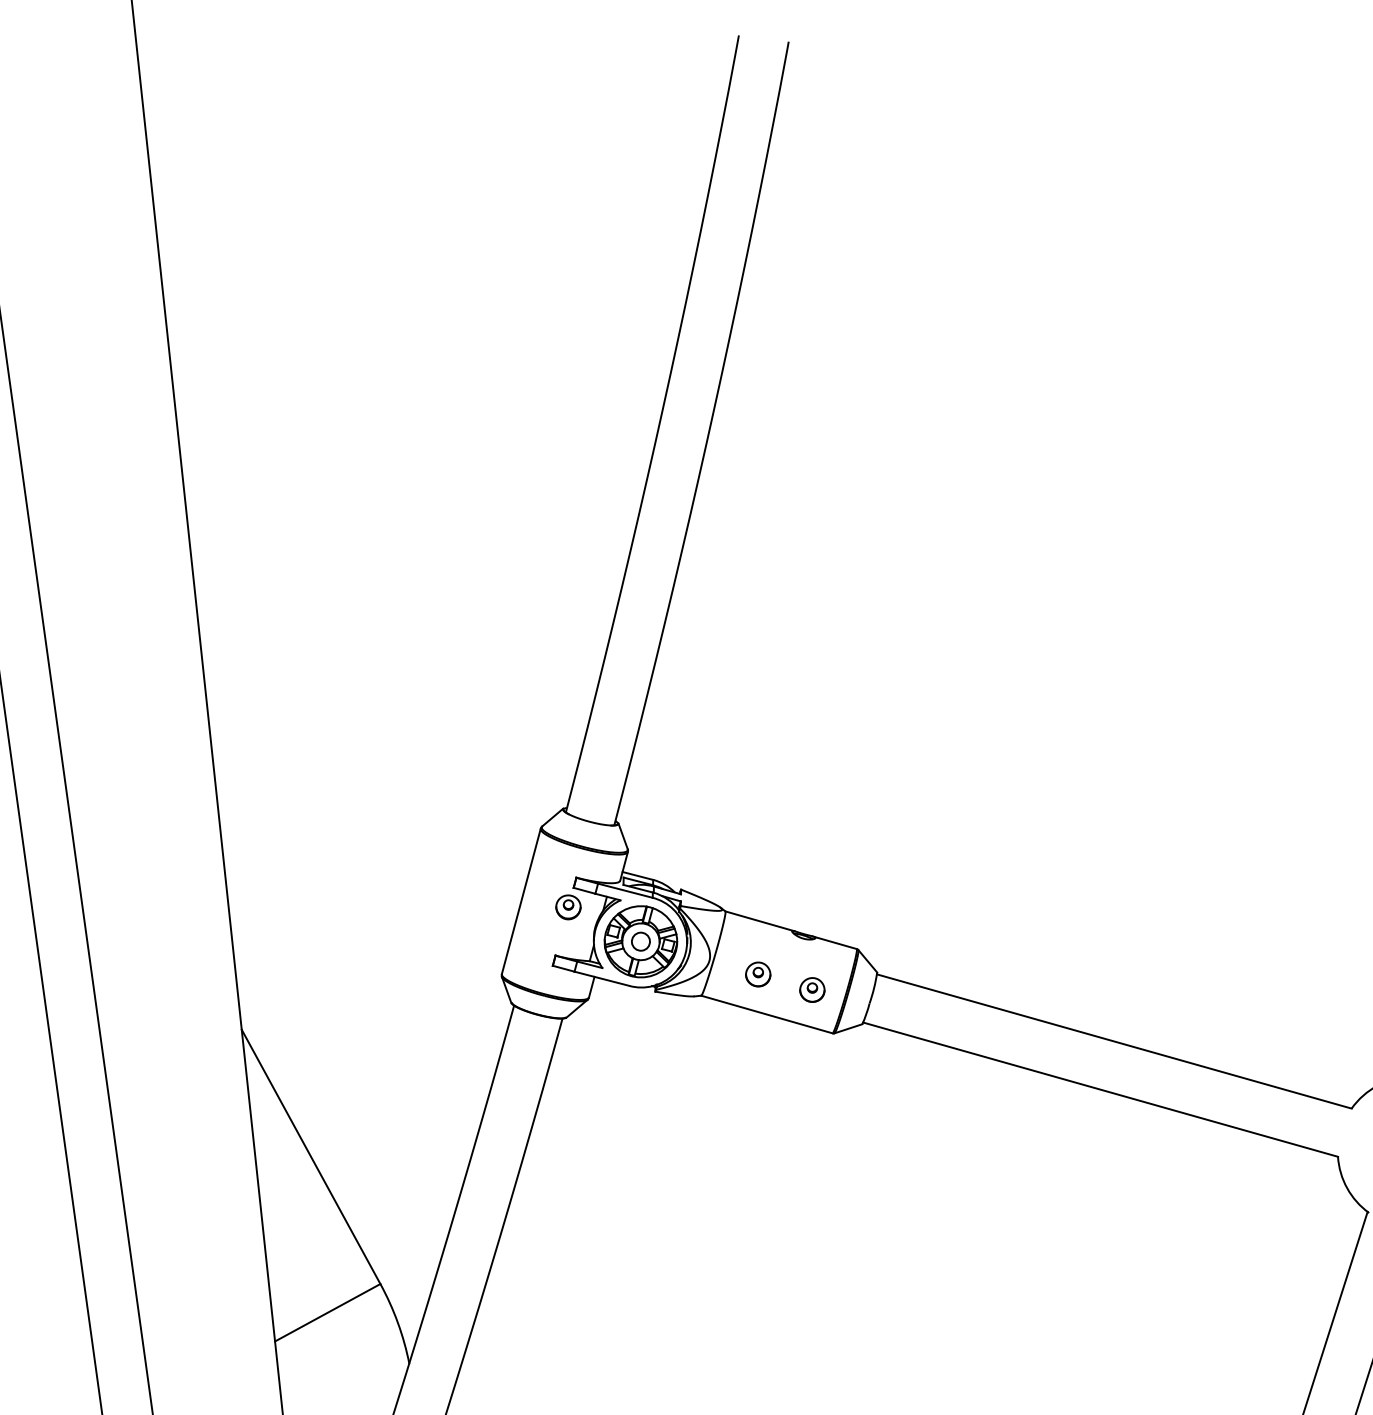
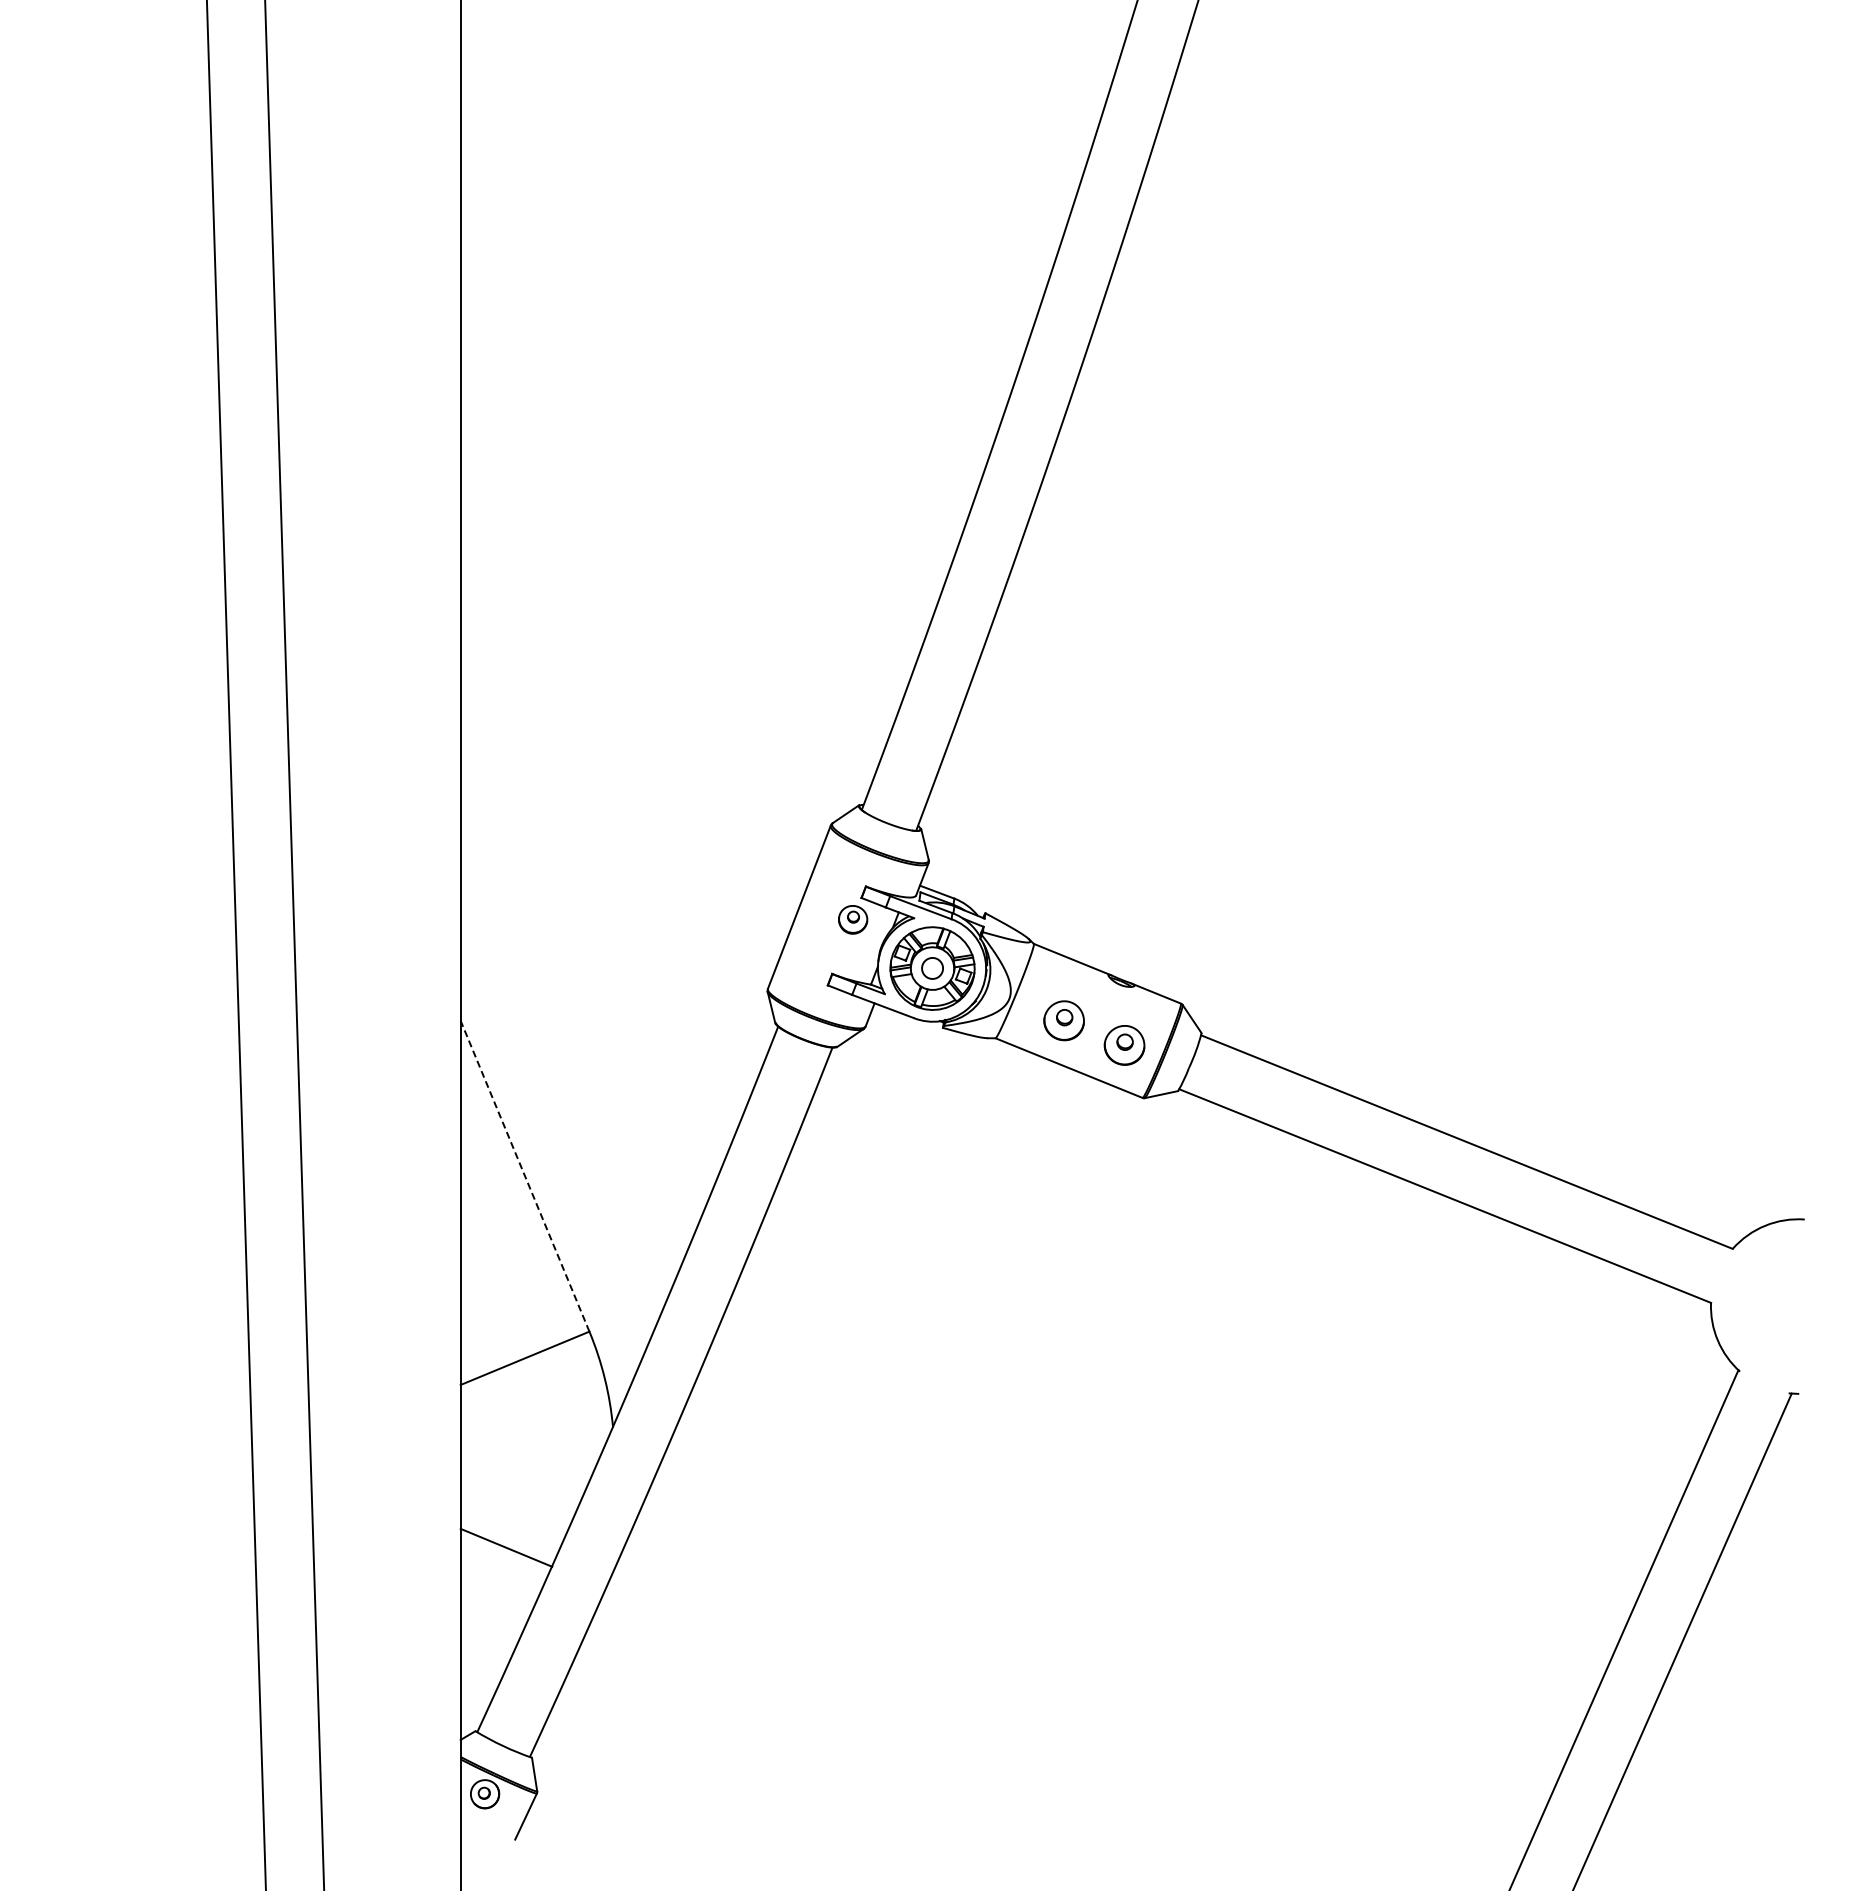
part: (757, 974) -> (1063, 1020), size x1.4
part: (812, 990) -> (1124, 1045), size x1.4
line: (310, 1156) -> (524, 1175), solid -> dashed

